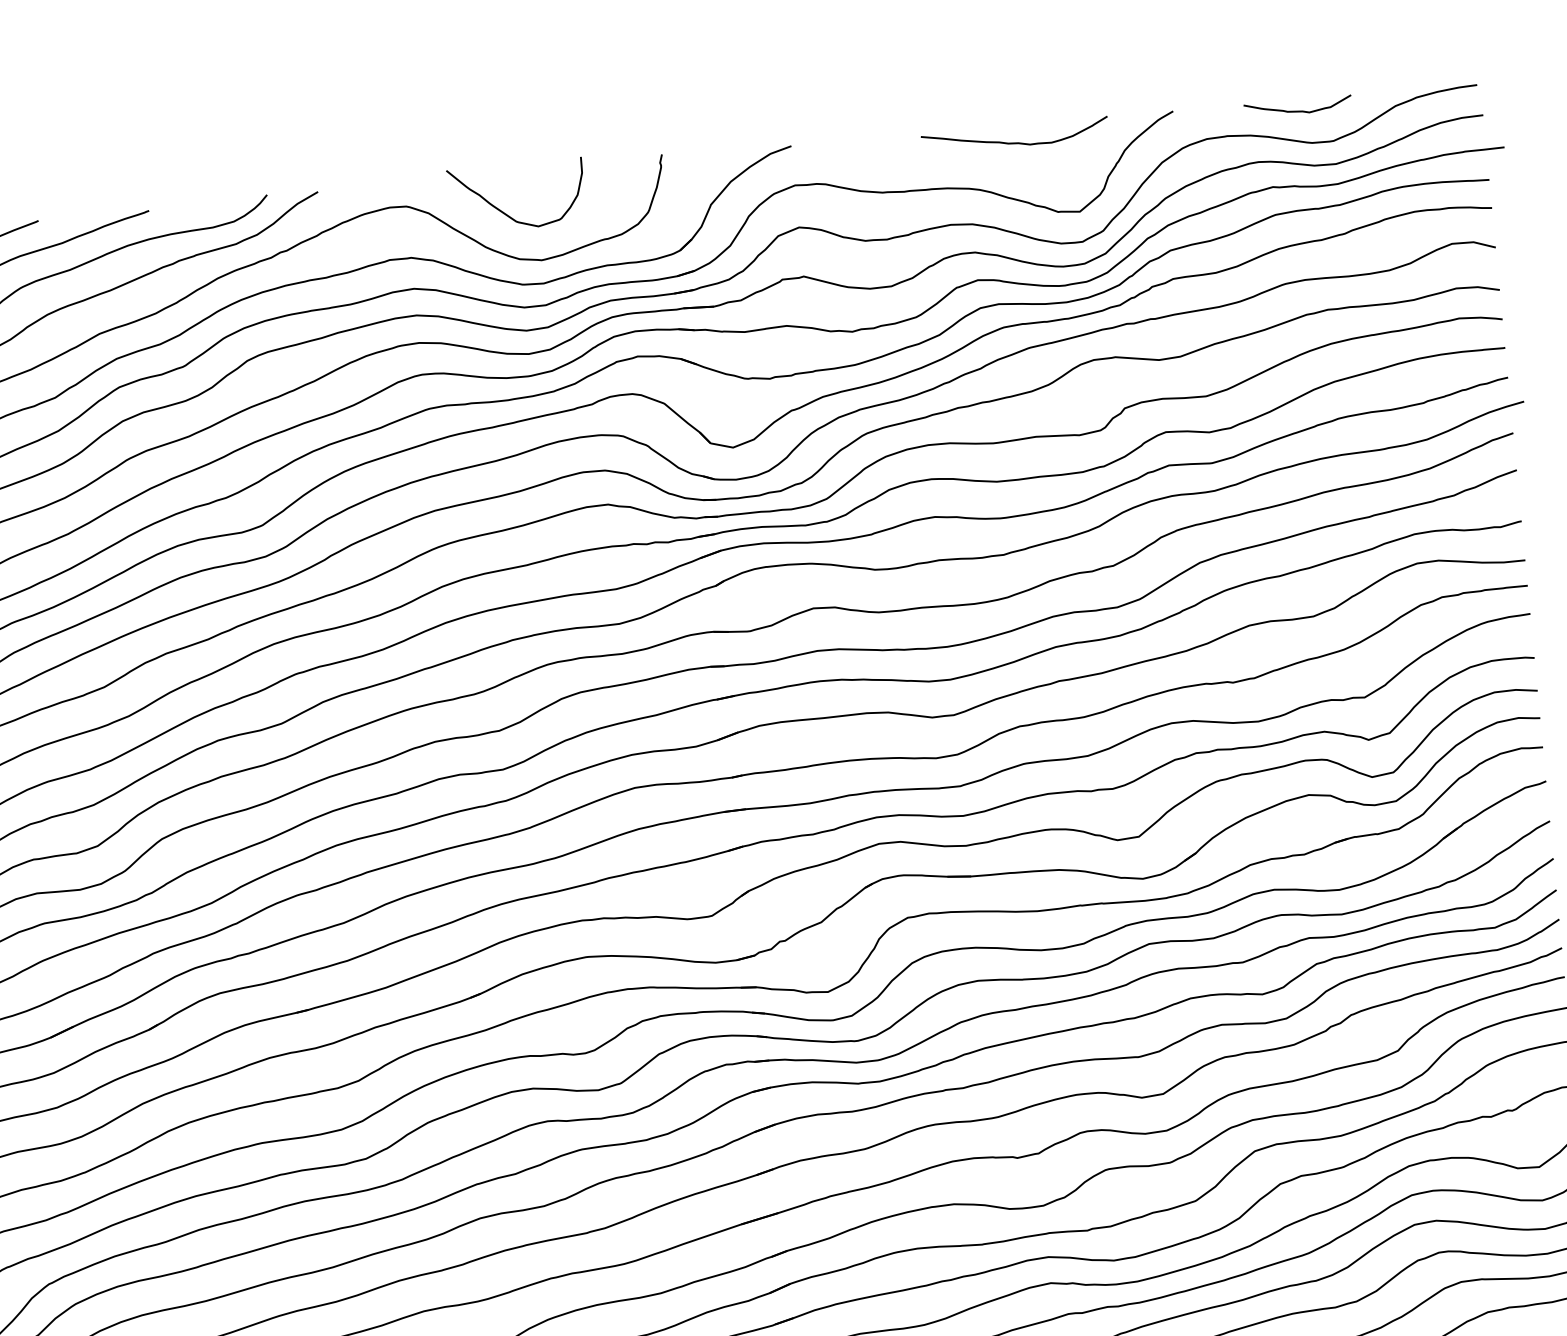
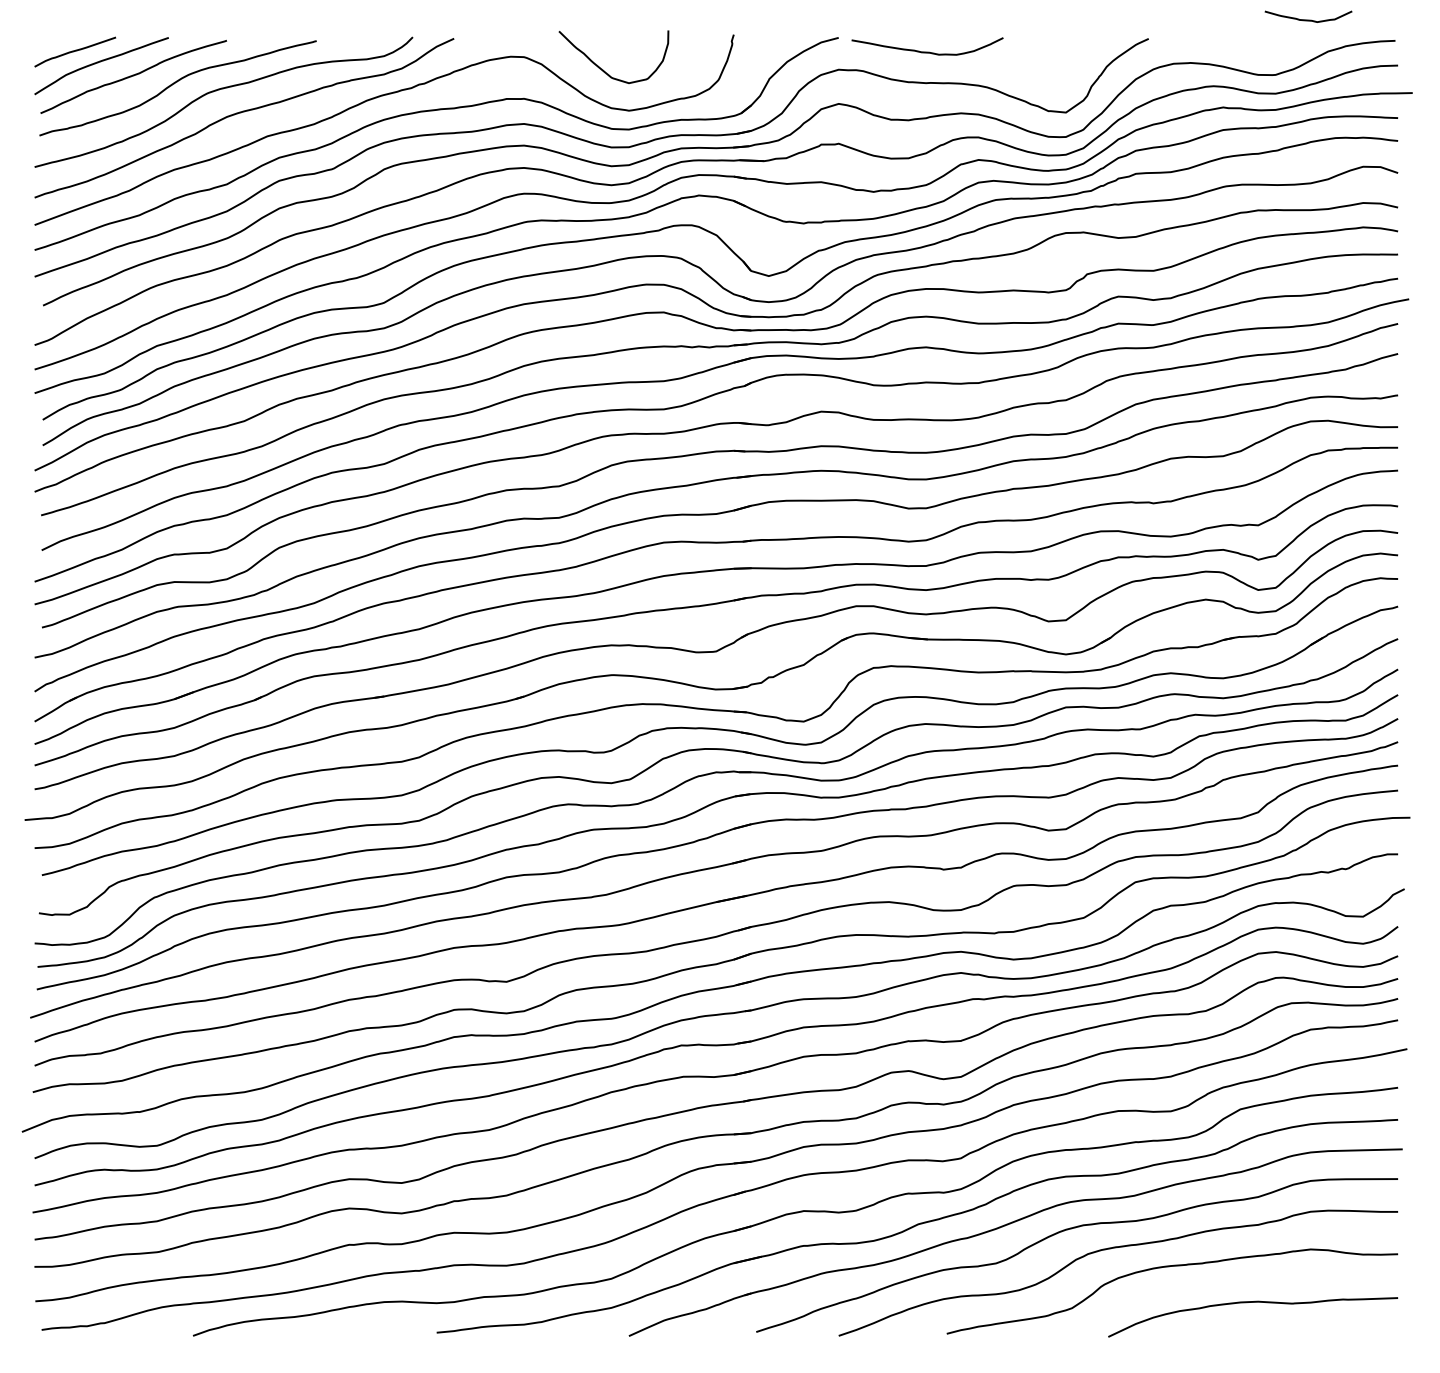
curve: (1298, 110) -> (1308, 19), moved
curve: (1015, 141) -> (927, 51), moved

